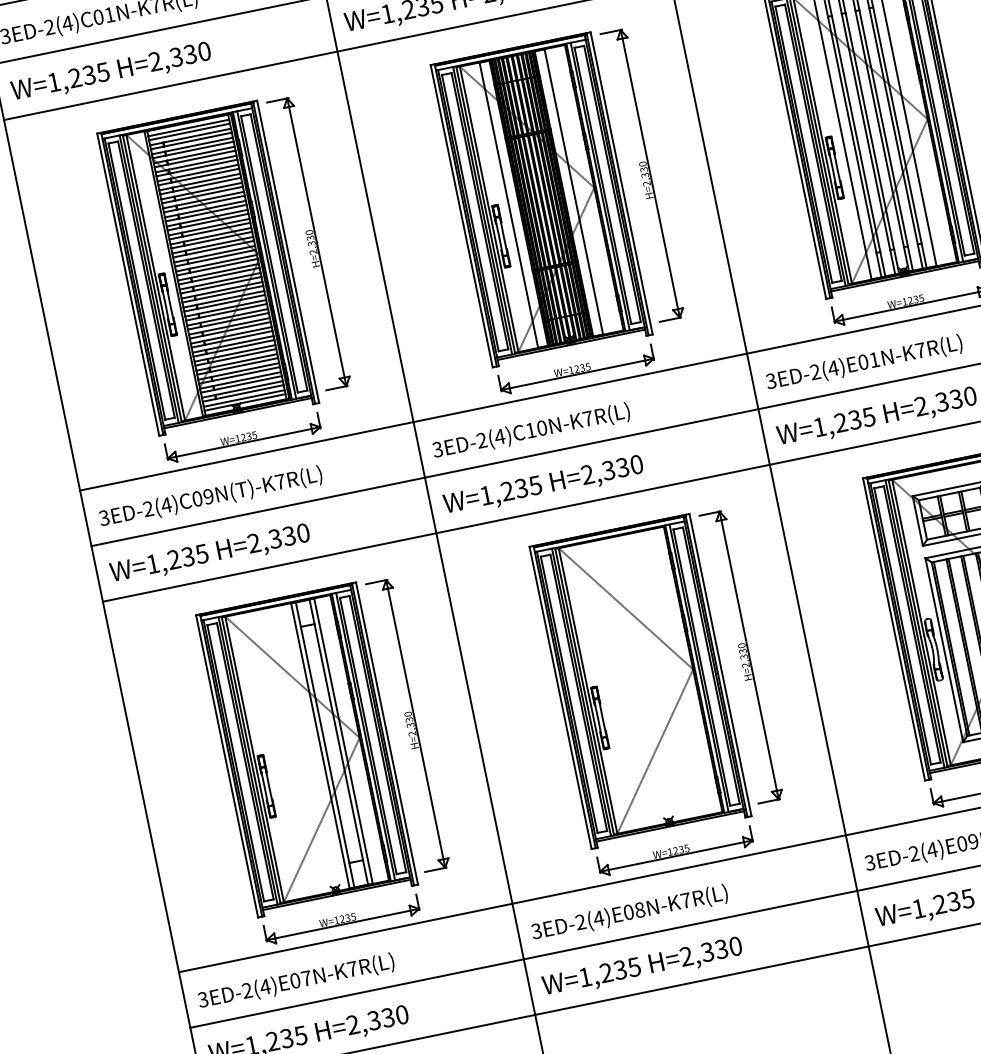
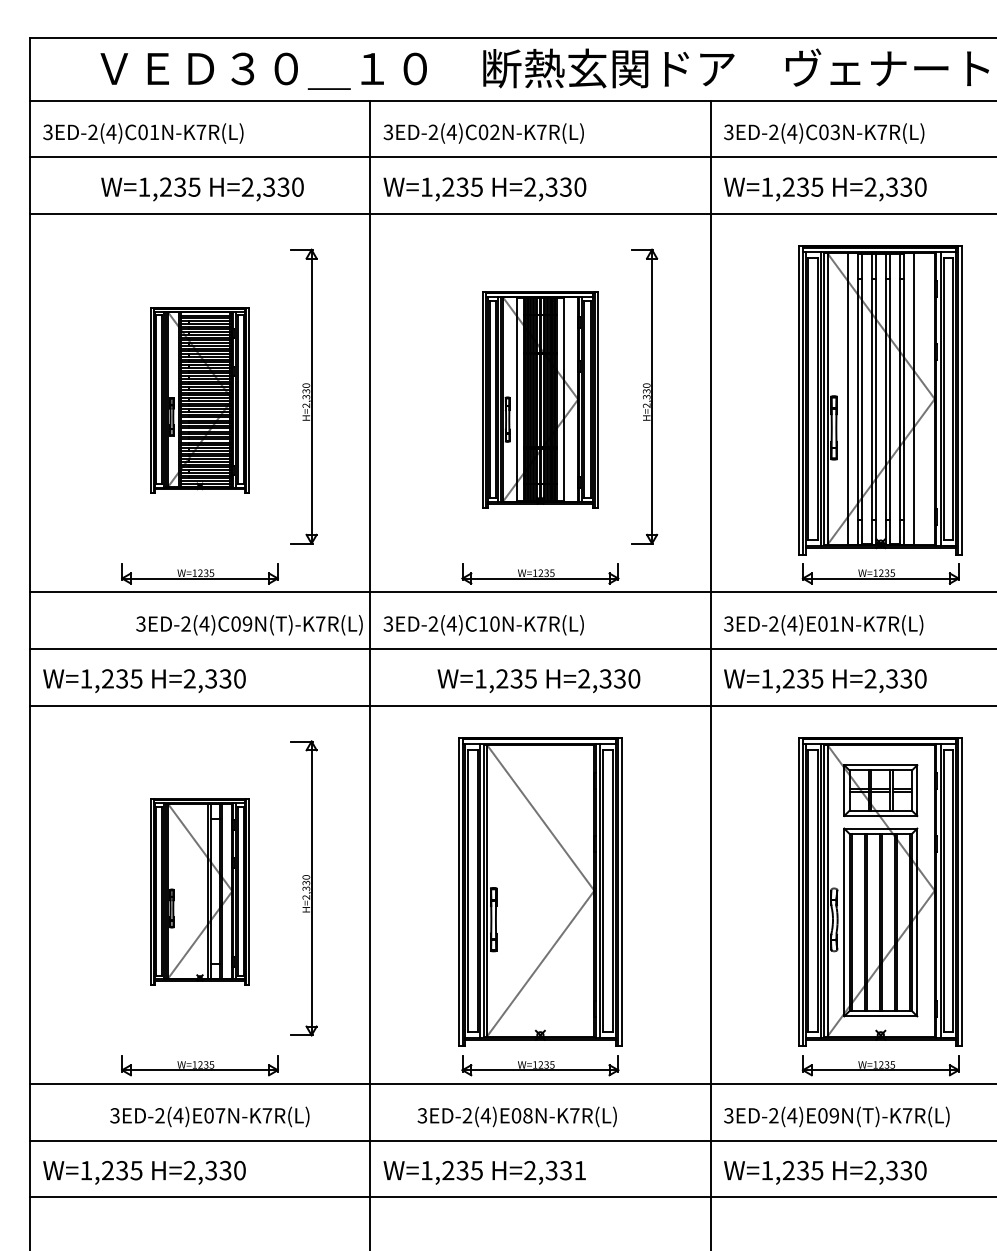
text: (111, 72) -> (202, 189), moved
part: (541, 200) -> (540, 400), size x0.7
part: (207, 268) -> (199, 400), size x0.6
text: (543, 486) -> (538, 681), moved
text: (210, 497) -> (249, 625), moved
part: (741, 657) -> (644, 888), removed
part: (306, 749) -> (199, 891), size x0.6
text: (628, 913) -> (516, 1116), moved
text: (735, 946) -> (580, 1170), H=2,330 -> H=2,331
text: (295, 981) -> (209, 1116), moved

